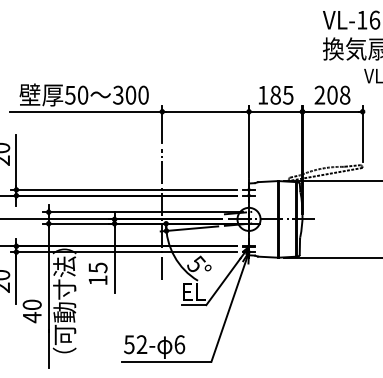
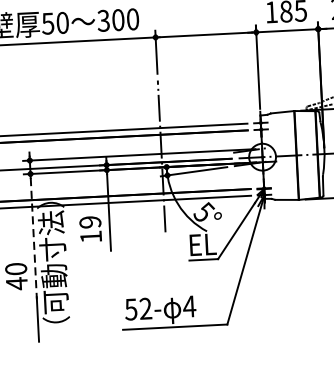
text: (97, 267) -> (89, 221), 15 -> 19
line: (48, 280) -> (33, 239), solid -> dashed
text: (179, 344) -> (189, 306), 6 -> 4

